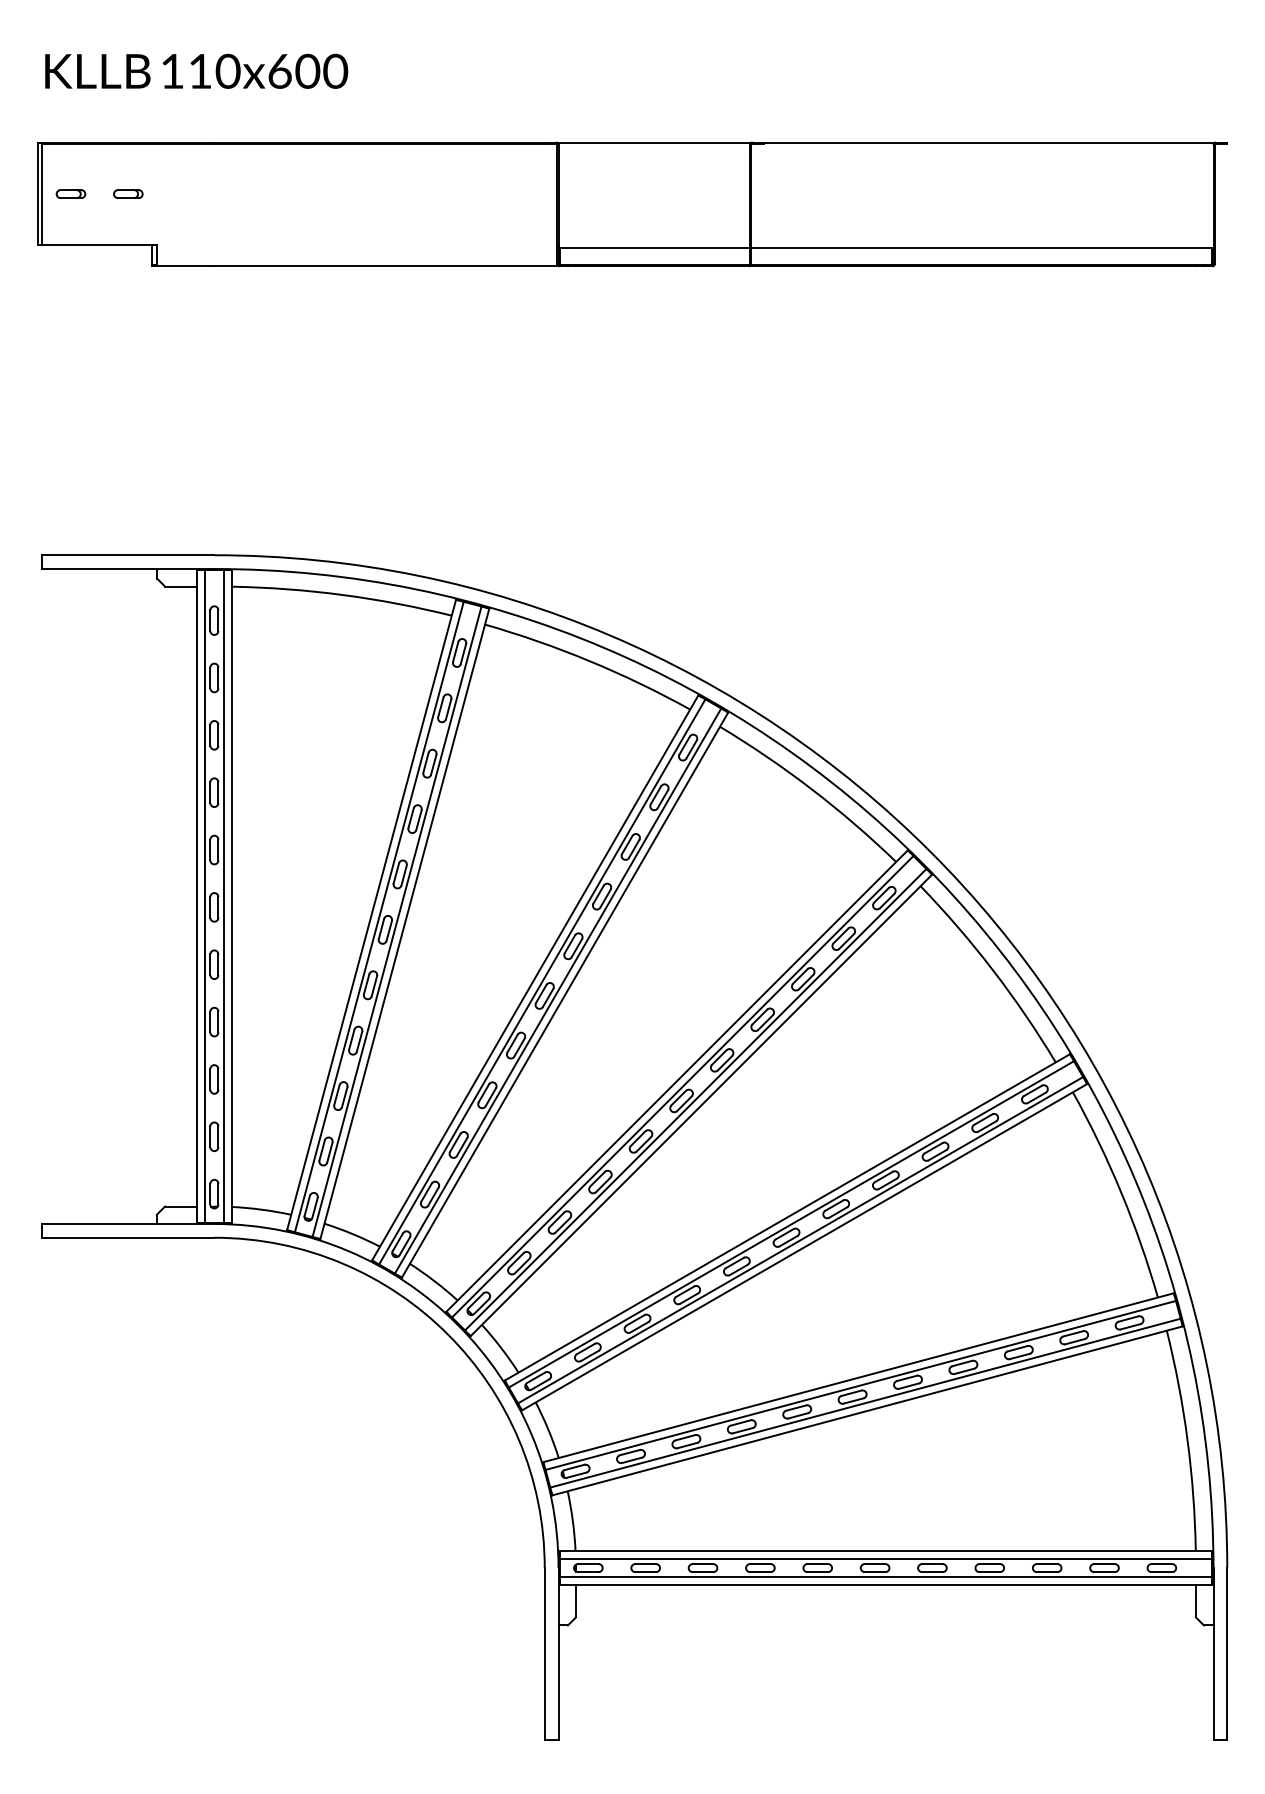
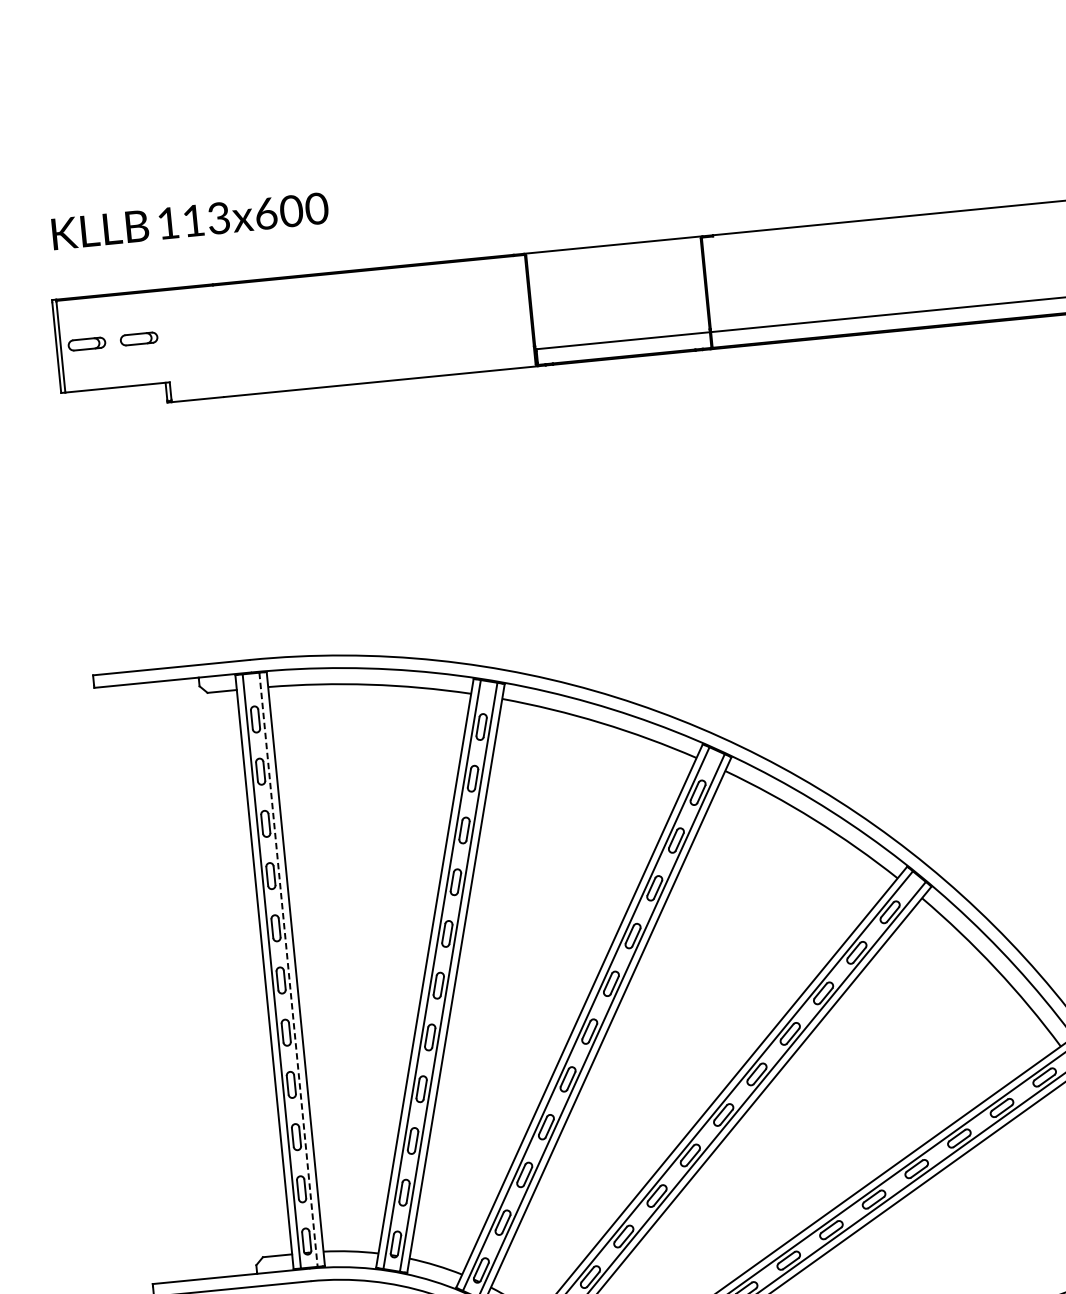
text: (227, 71) -> (218, 218), 110x600 -> 113x600
part: (70, 193) -> (86, 343), size x1.4
part: (128, 193) -> (139, 338), size x1.4
line: (223, 897) -> (288, 970), solid -> dashed

